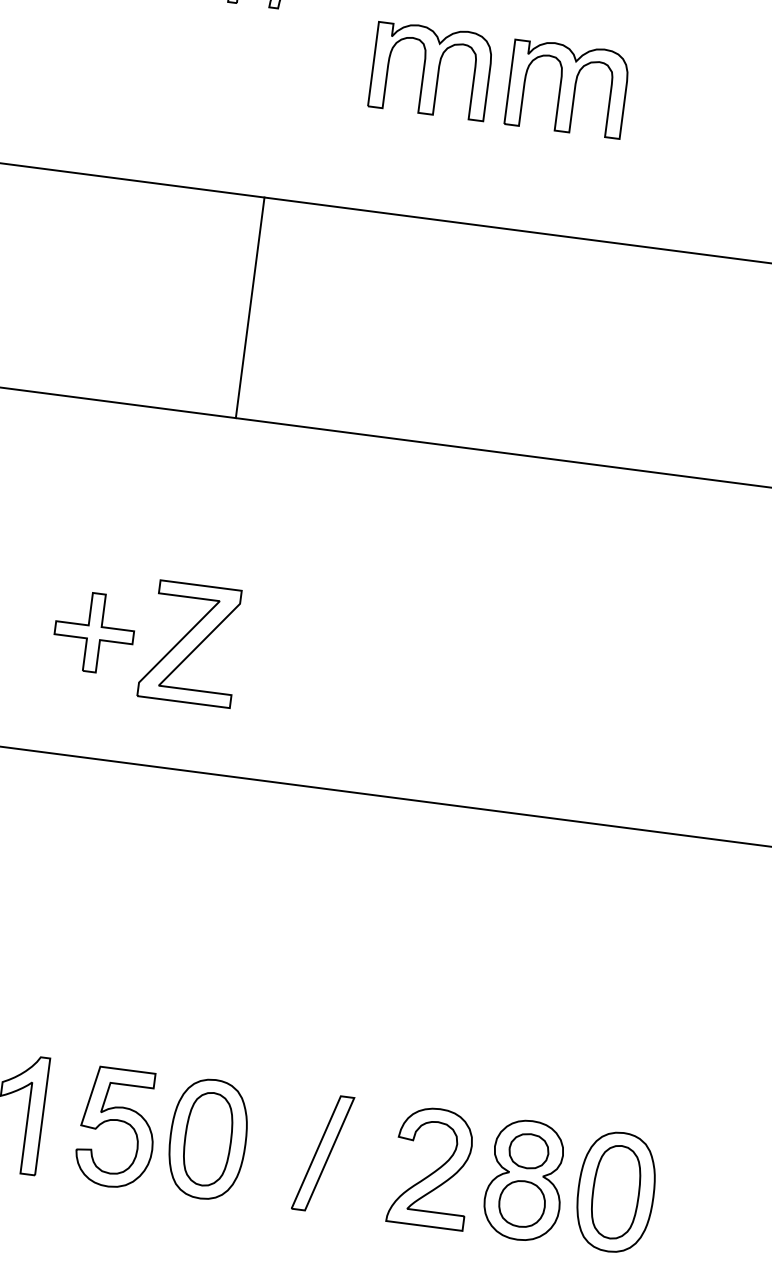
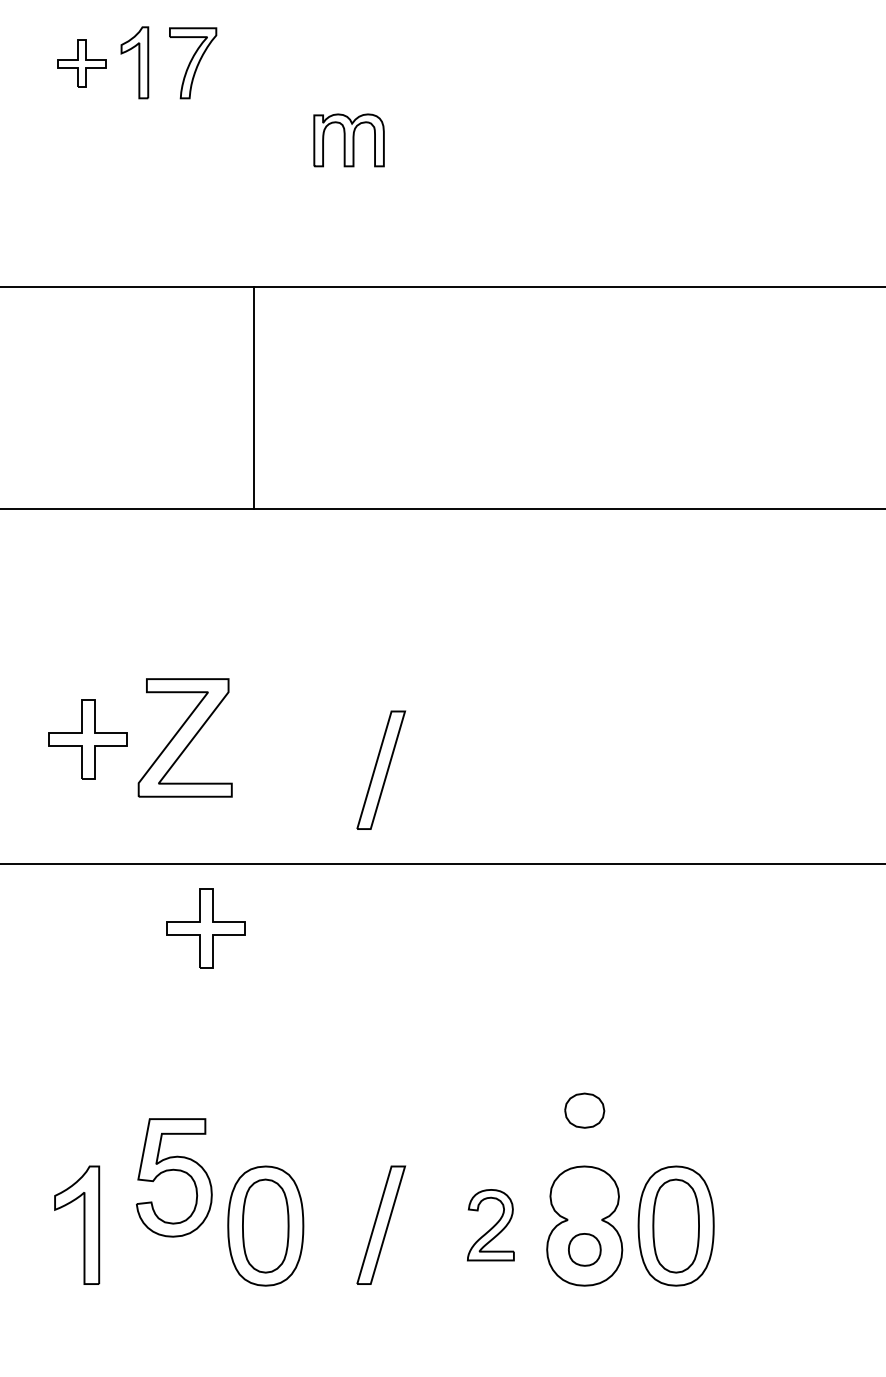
part: (430, 70) -> (348, 140), size x0.6
part: (567, 88) -> (486, 140), removed
line: (250, 308) -> (253, 398), moved
part: (382, 700) -> (381, 769), added
part: (186, 835) -> (205, 928), added
part: (121, 1122) -> (177, 1171), moved
part: (528, 1150) -> (584, 1110), moved
part: (431, 1166) -> (490, 1224), size x0.6
part: (521, 1203) -> (584, 1249), size x0.7

